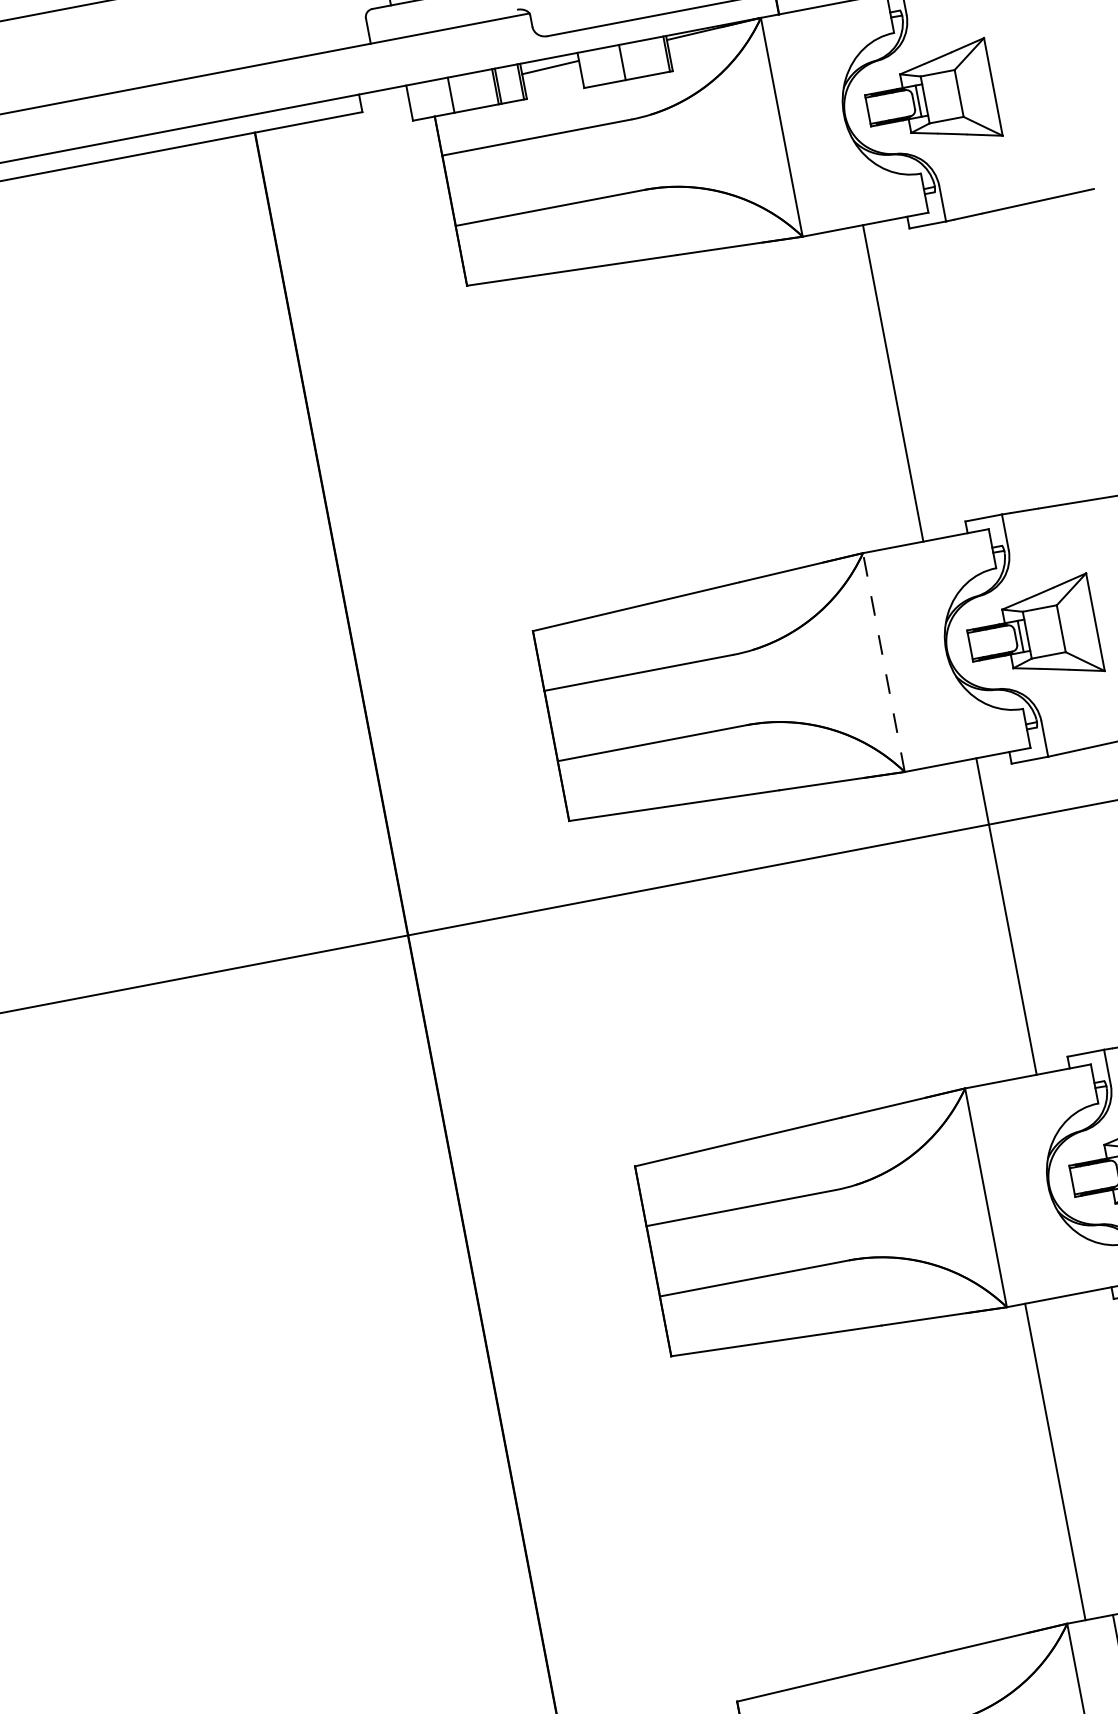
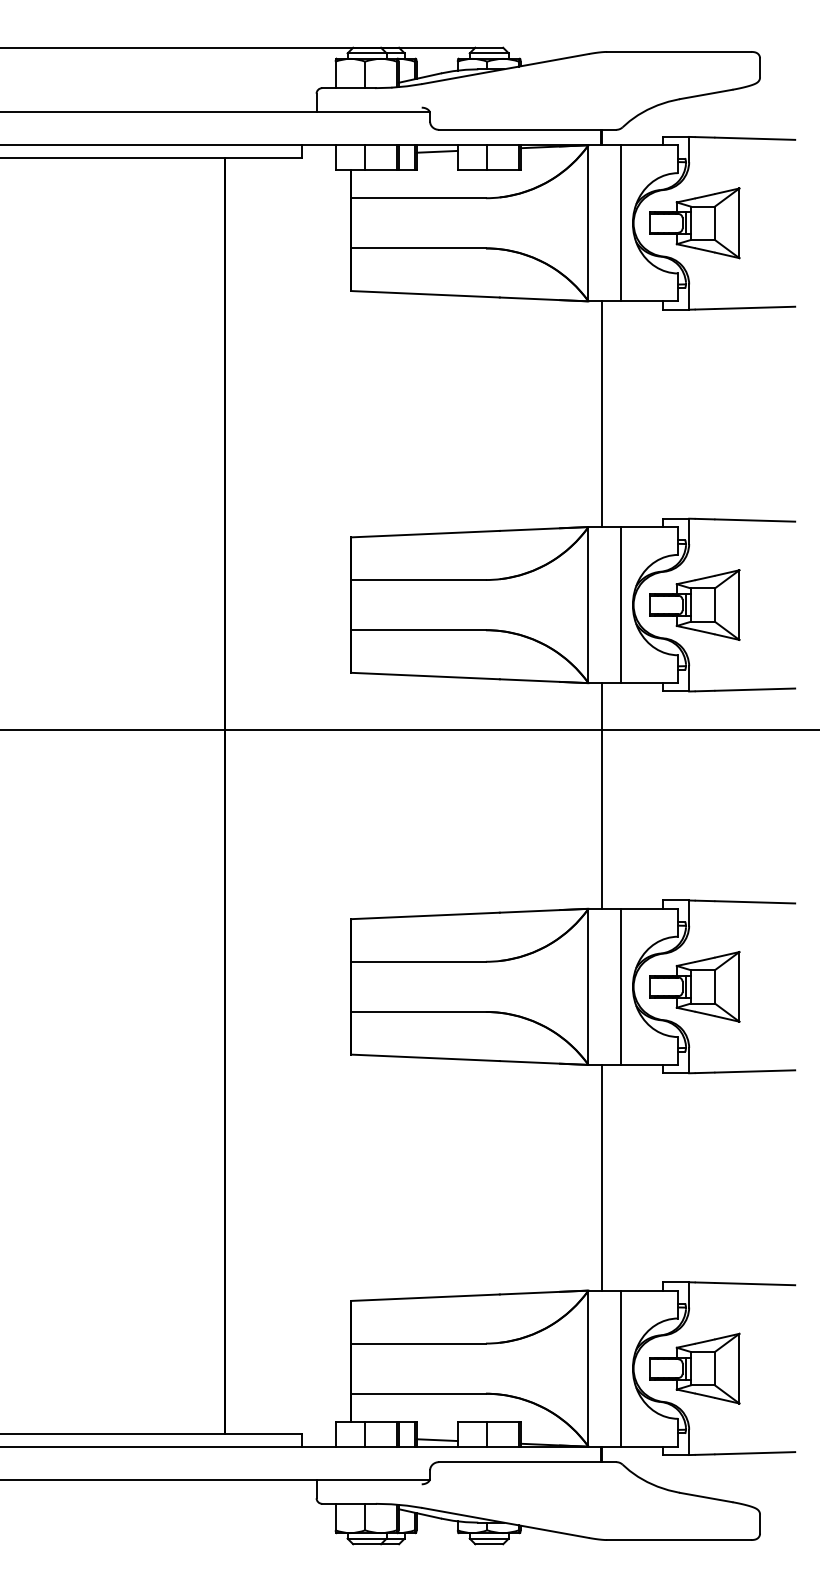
line: (828, 118) -> (621, 223), added
line: (893, 383) -> (601, 414), moved
line: (930, 654) -> (621, 605), added
line: (883, 661) -> (588, 604), dashed -> solid
line: (1006, 915) -> (601, 795), moved
line: (1032, 1188) -> (621, 986), added

